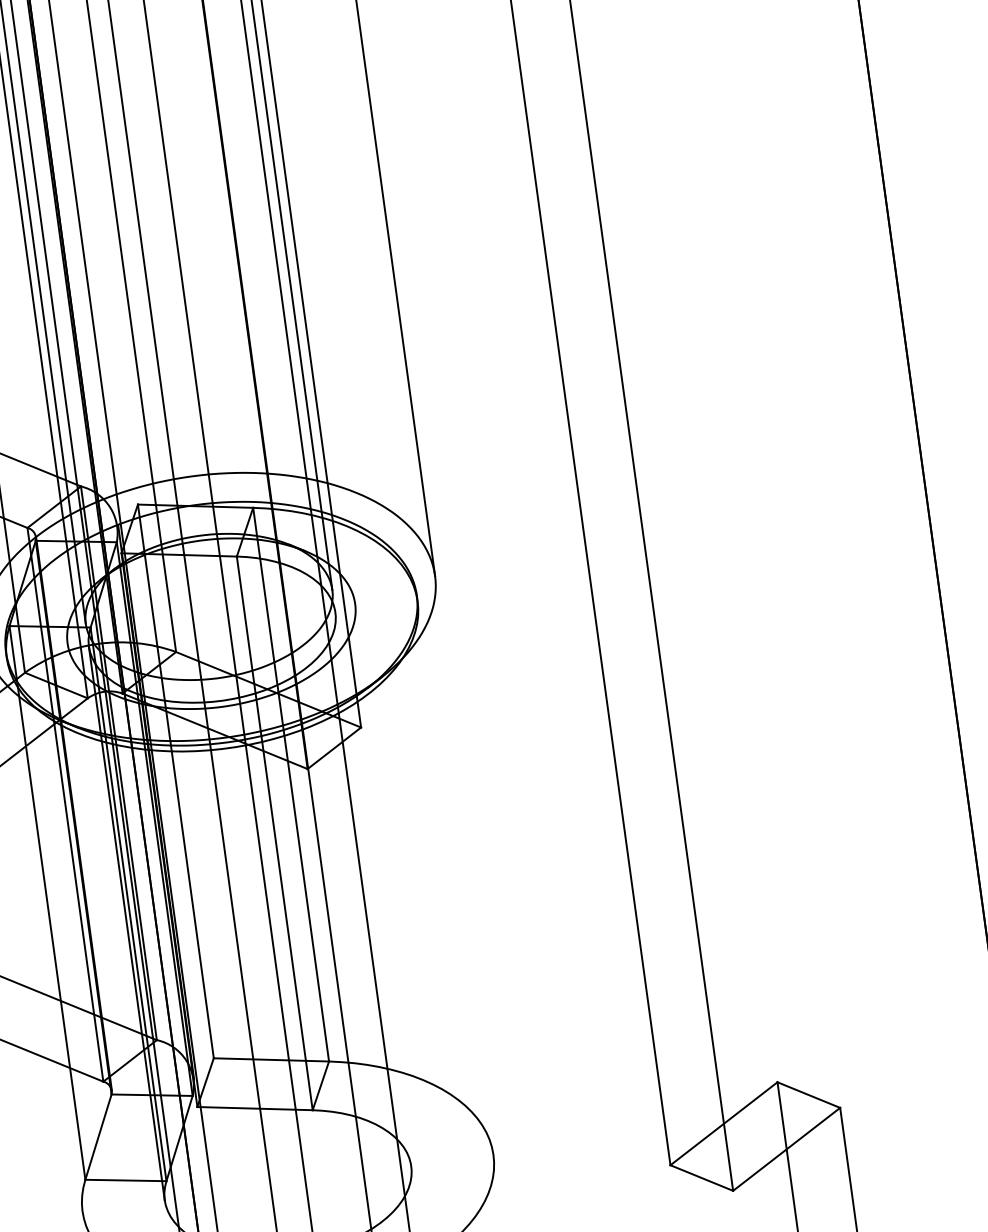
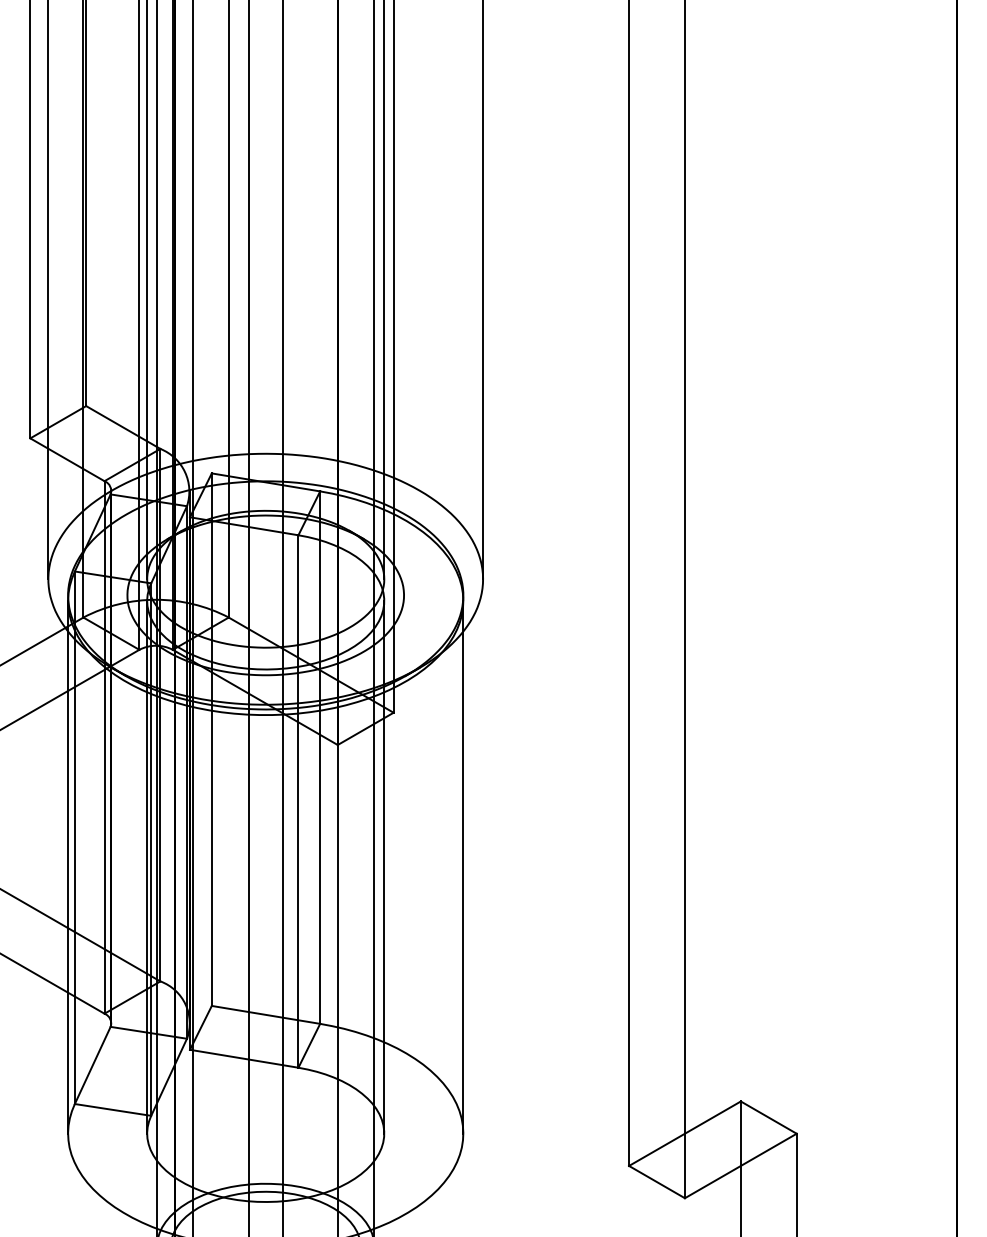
line: (455, 878) -> (463, 867), added
line: (373, 889) -> (384, 867), added
line: (45, 934) -> (68, 867), added

